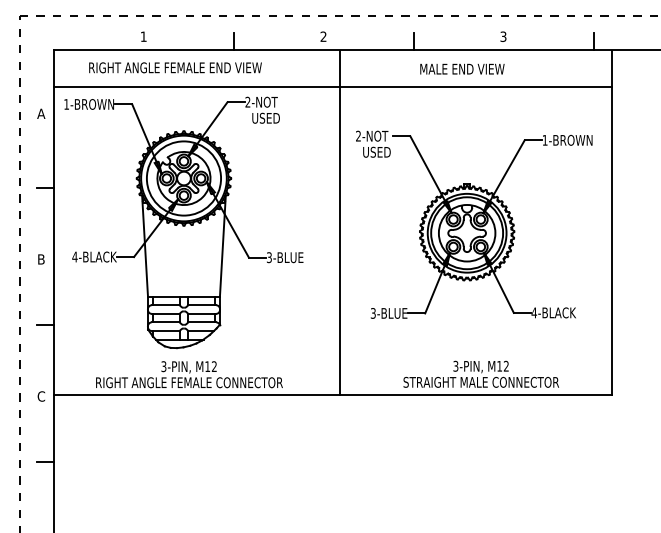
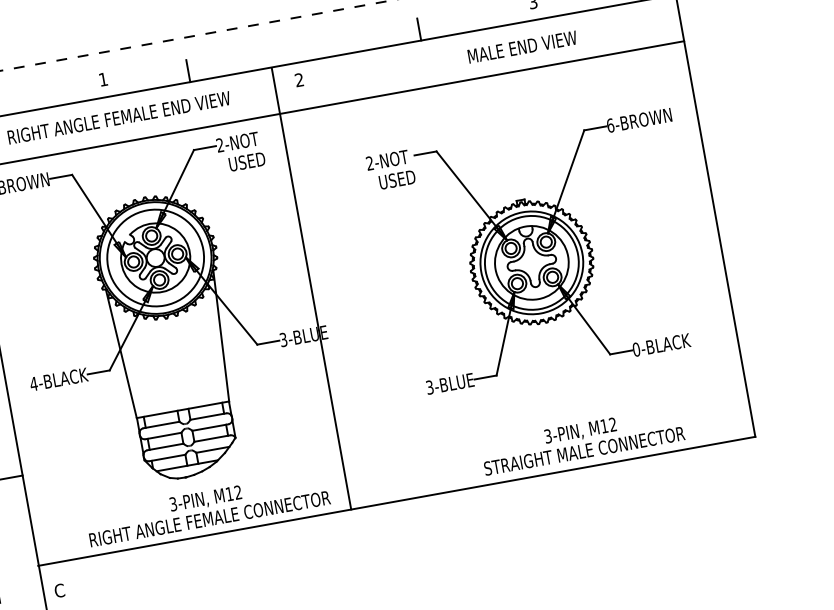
text: (143, 36) -> (103, 79), moved
text: (323, 36) -> (299, 79), moved
text: (462, 68) -> (522, 46), moved
text: (544, 139) -> (609, 124), 1-BROWN -> 6-BROWN
line: (340, 222) -> (311, 288), moved
text: (533, 312) -> (635, 349), 4-BLACK -> 0-BLACK
text: (41, 396) -> (59, 590), moved

